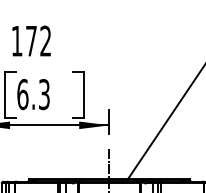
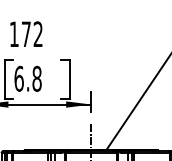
text: (43, 94) -> (36, 78), 6.3 -> 6.8

